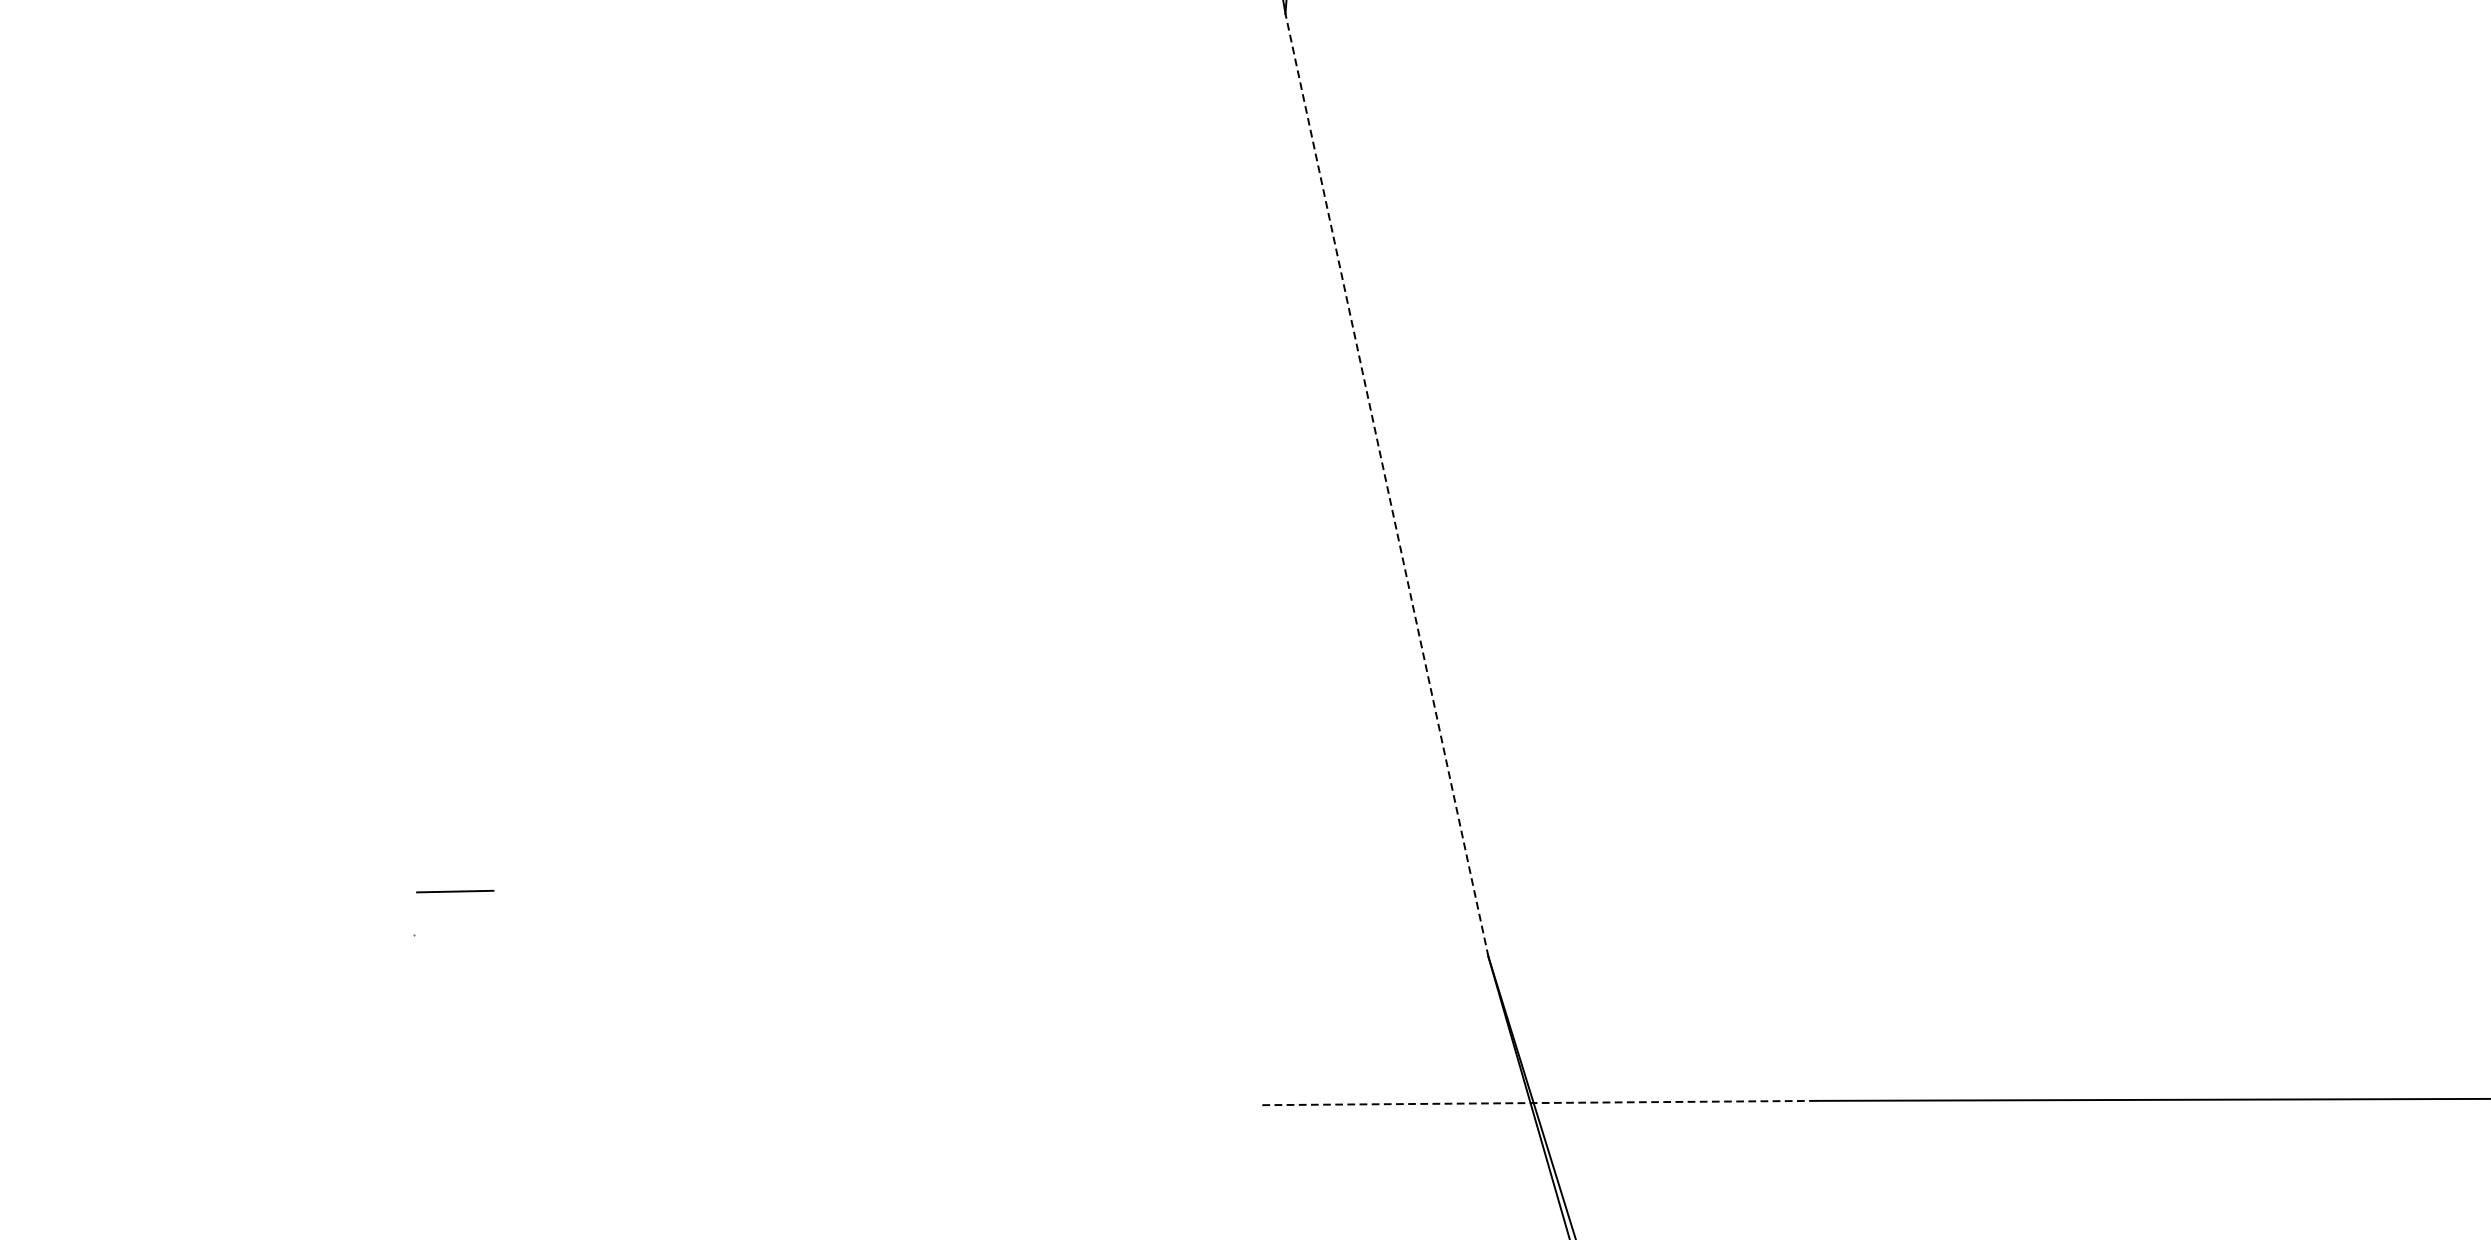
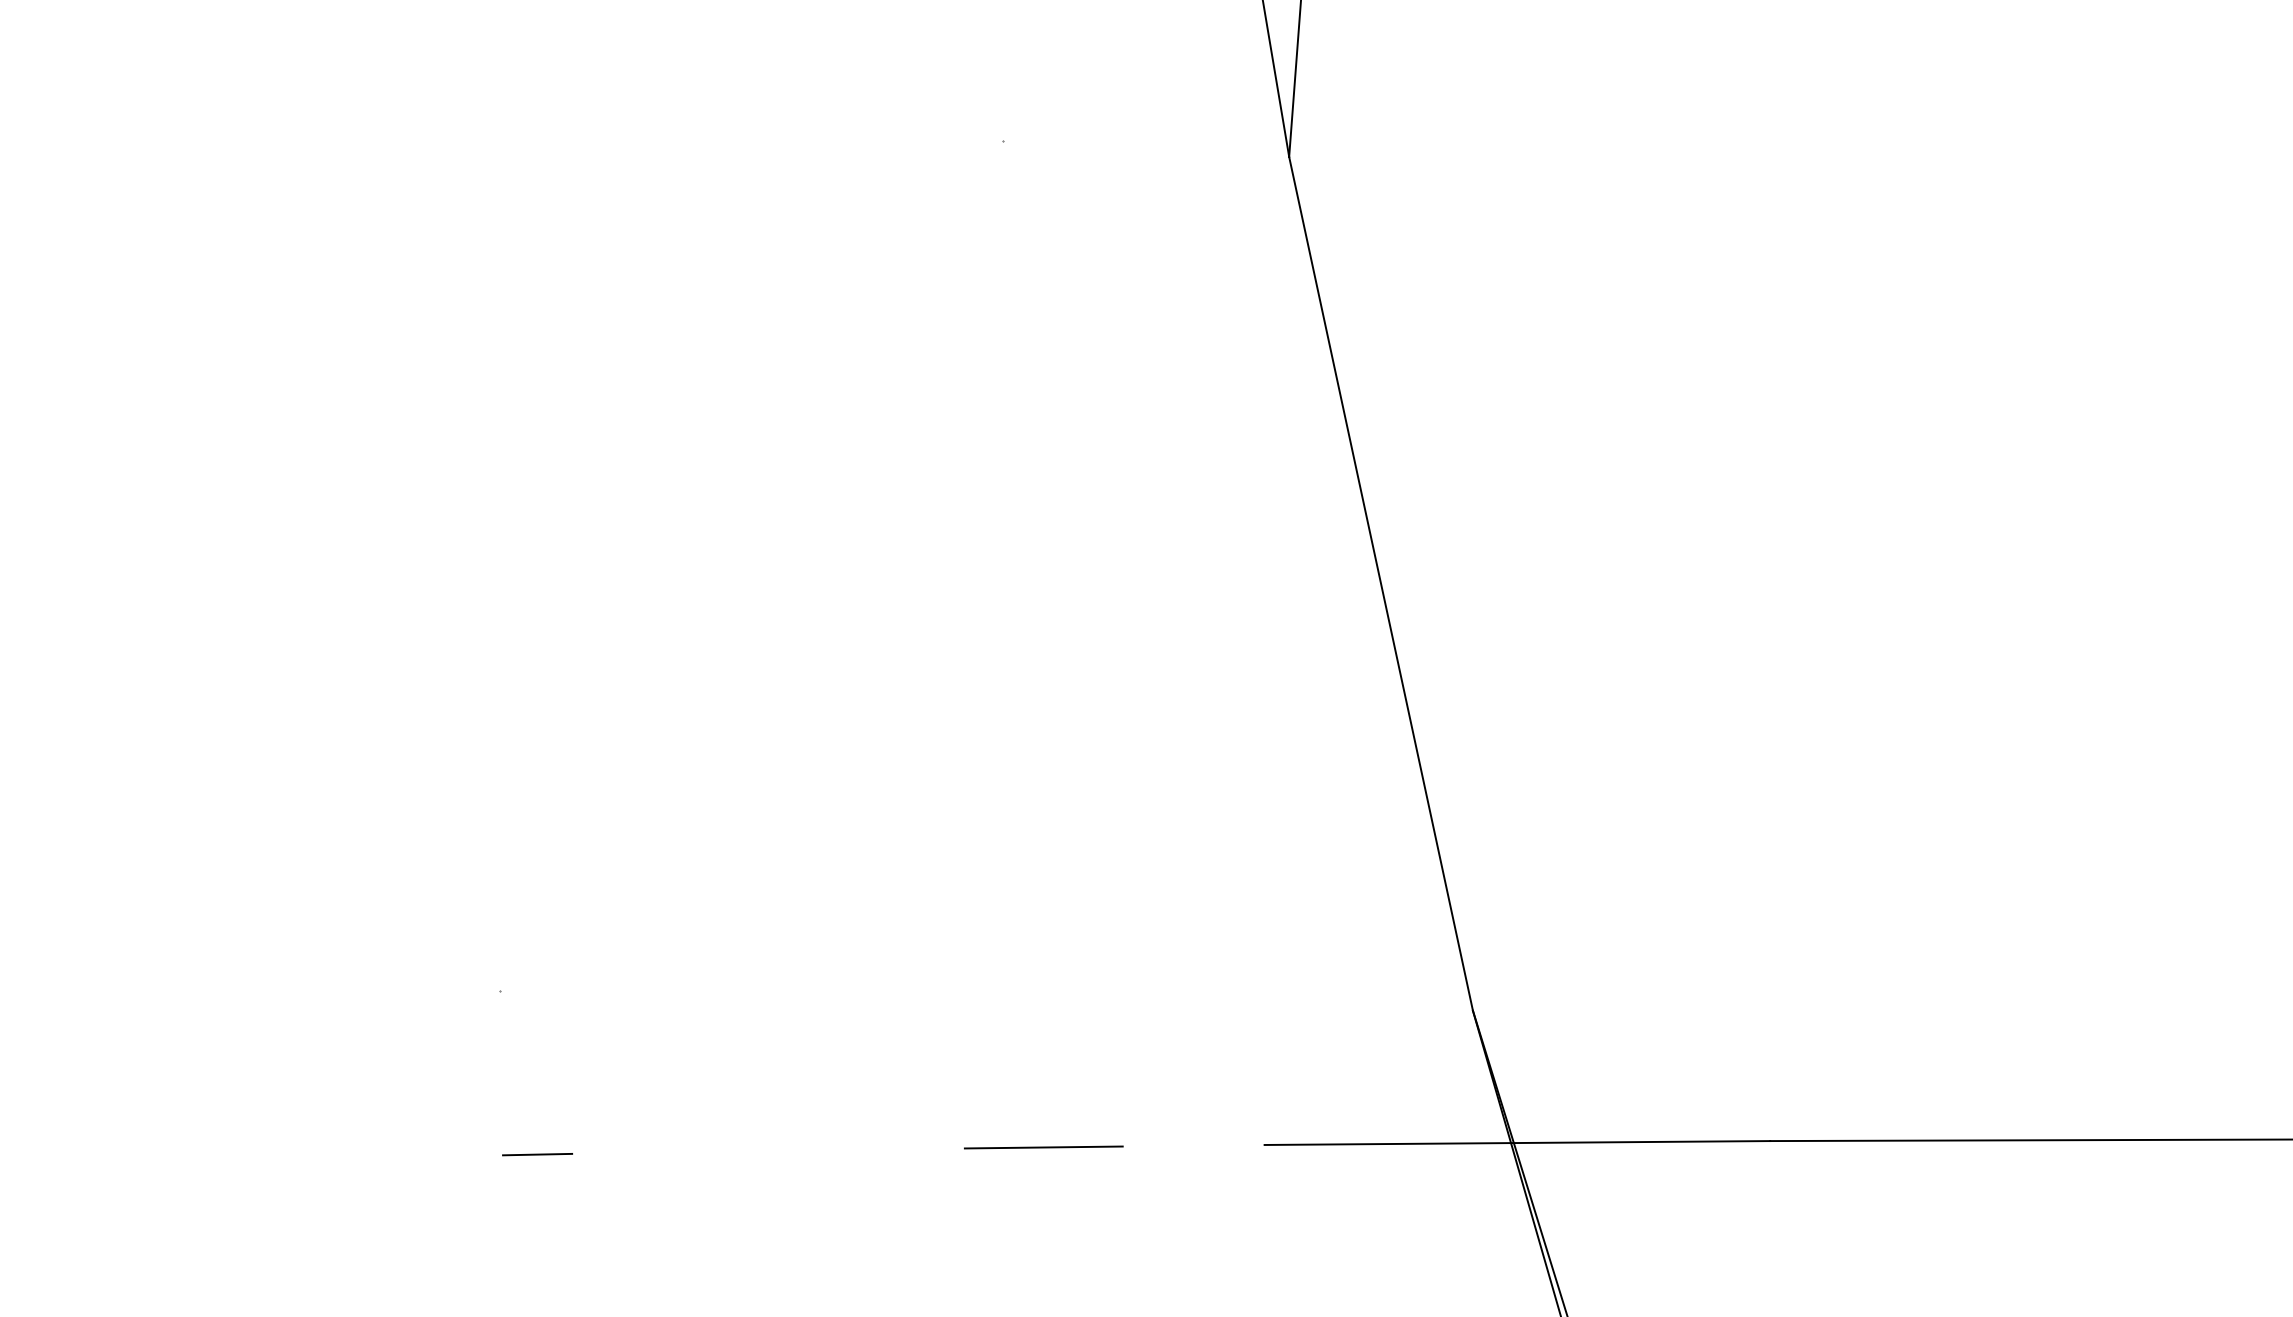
line: (1387, 484) -> (1381, 583), dashed -> solid
line: (455, 891) -> (537, 1154), moved
line: (1537, 1103) -> (1517, 1143), dashed -> solid
line: (1014, 1107) -> (1043, 1147), added

